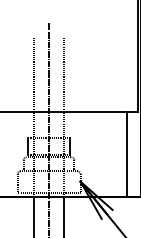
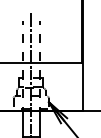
line: (127, 153) -> (75, 86), removed

